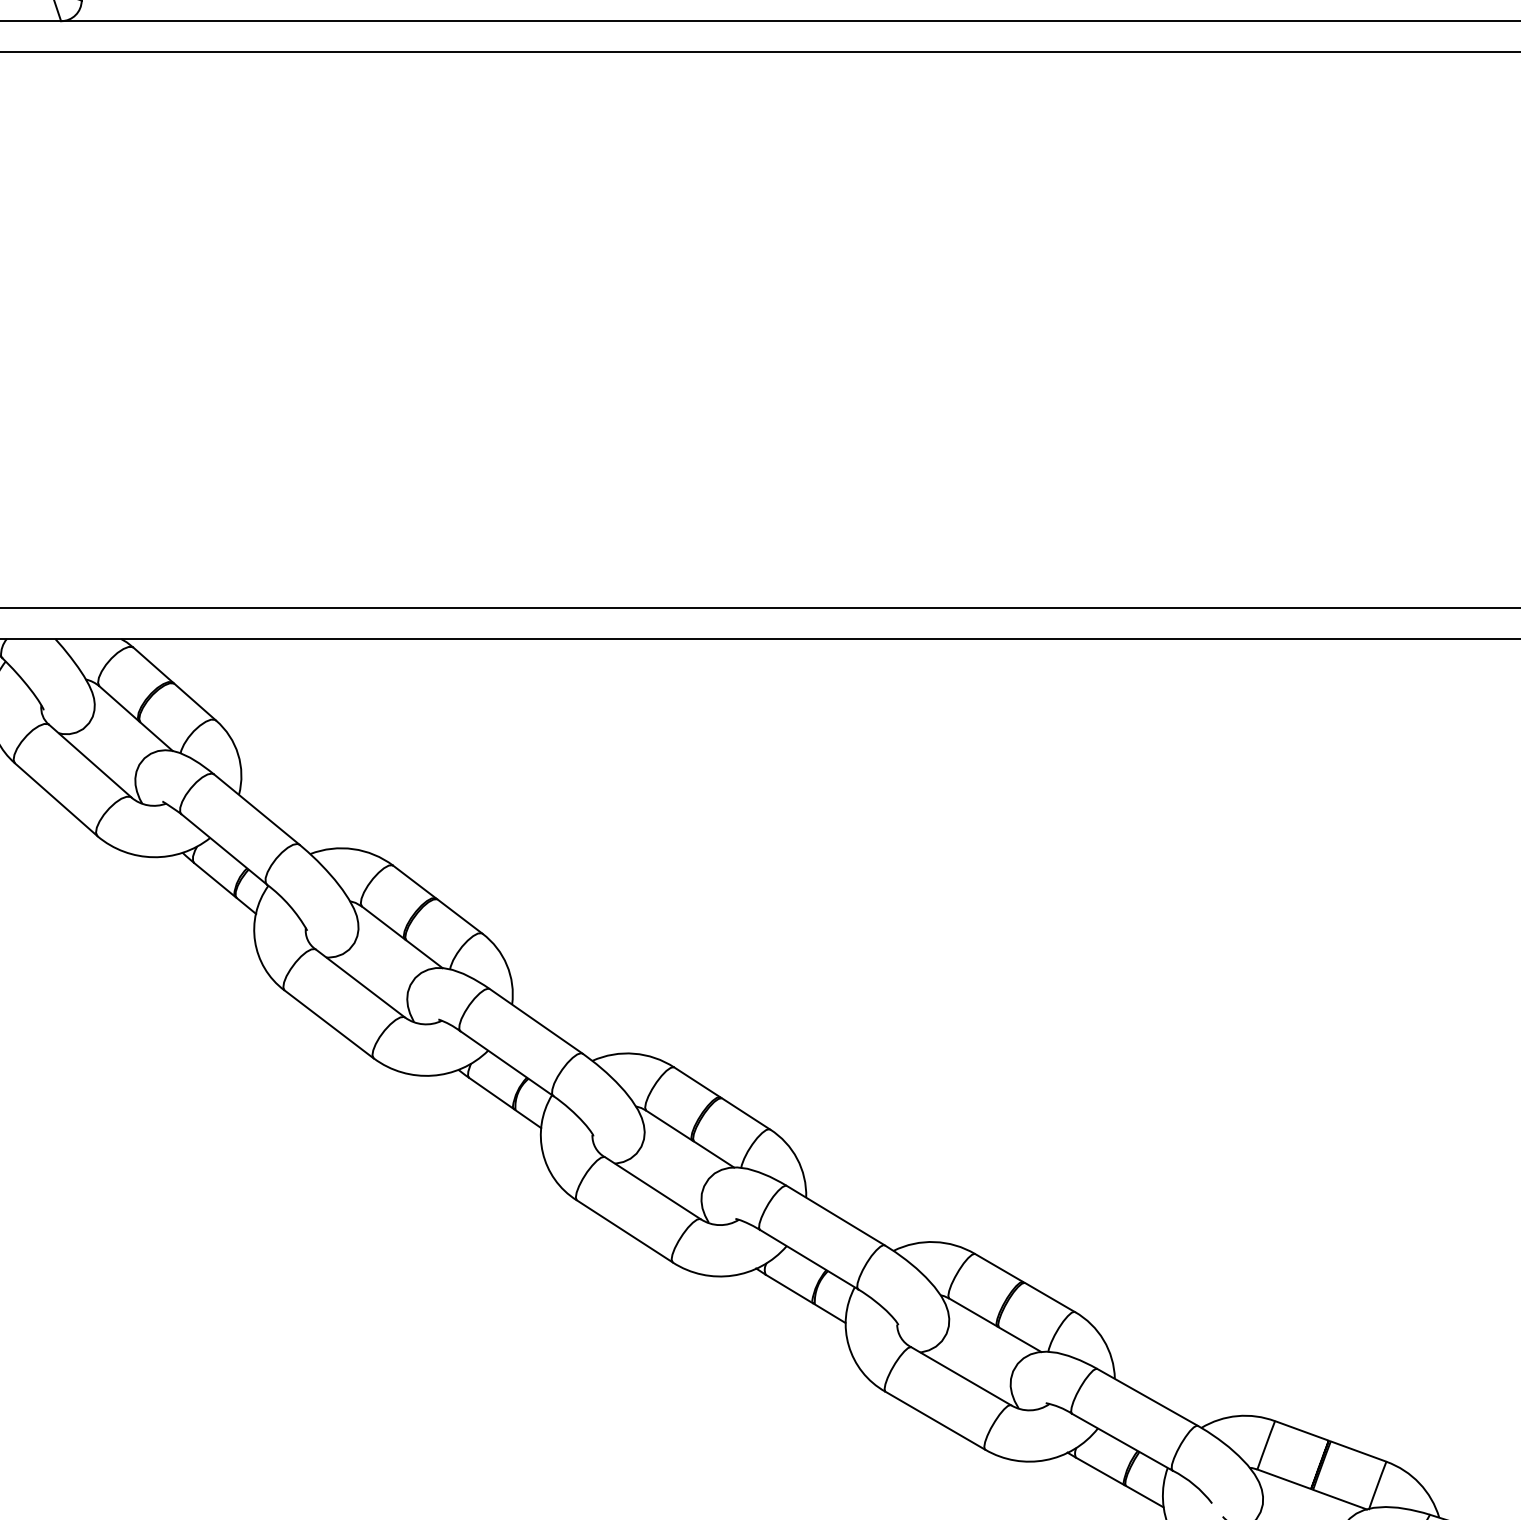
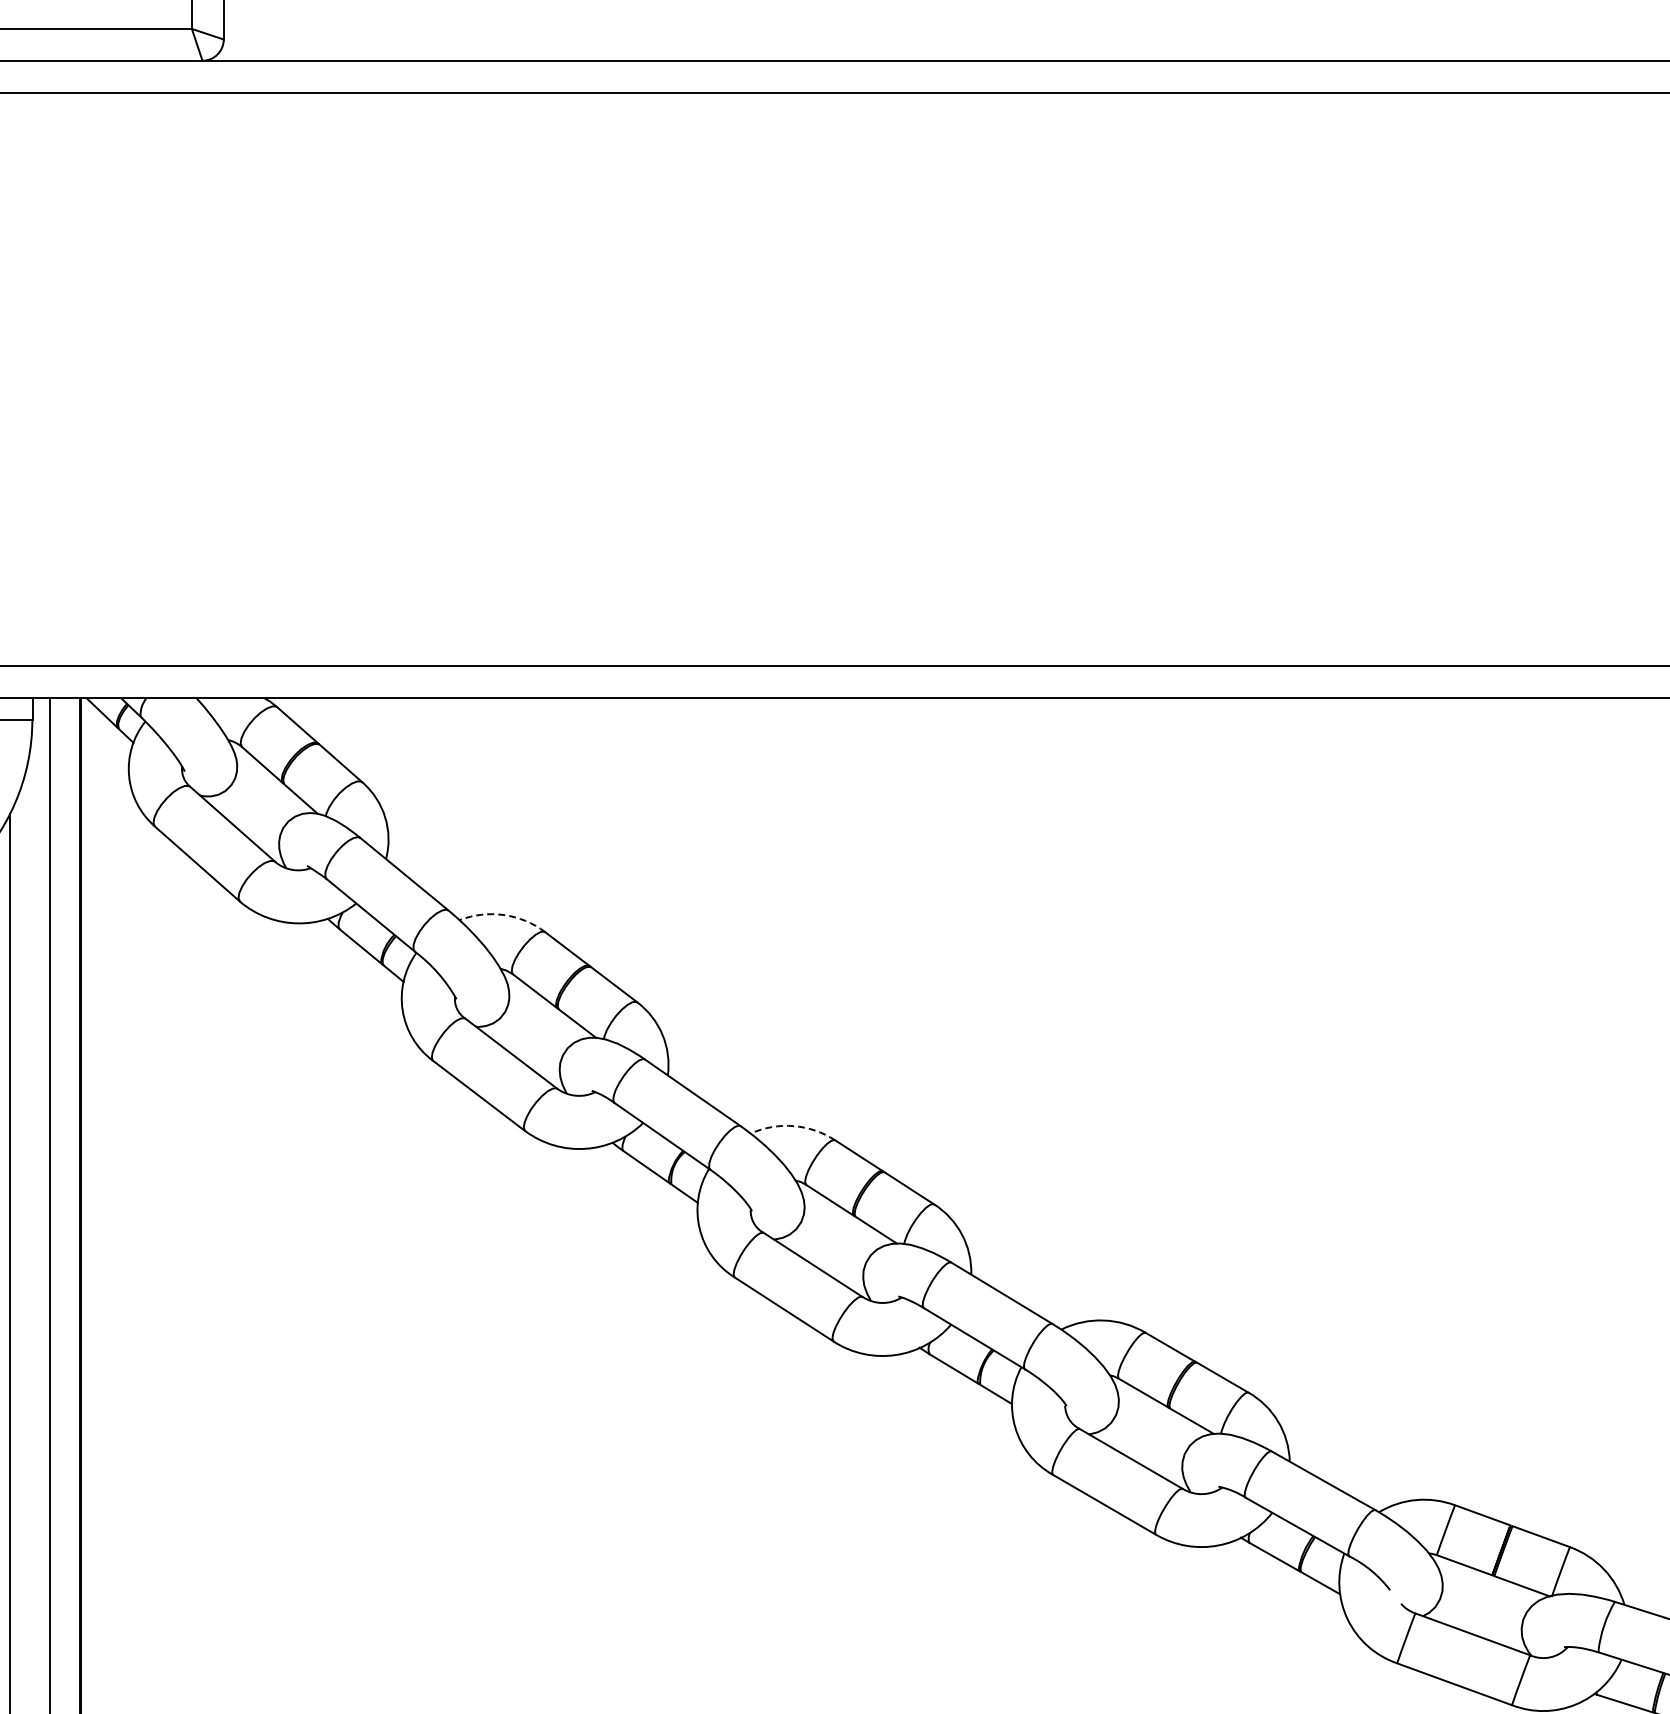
arc: (352, 849) -> (503, 915), solid -> dashed
arc: (633, 1054) -> (793, 1126), solid -> dashed

